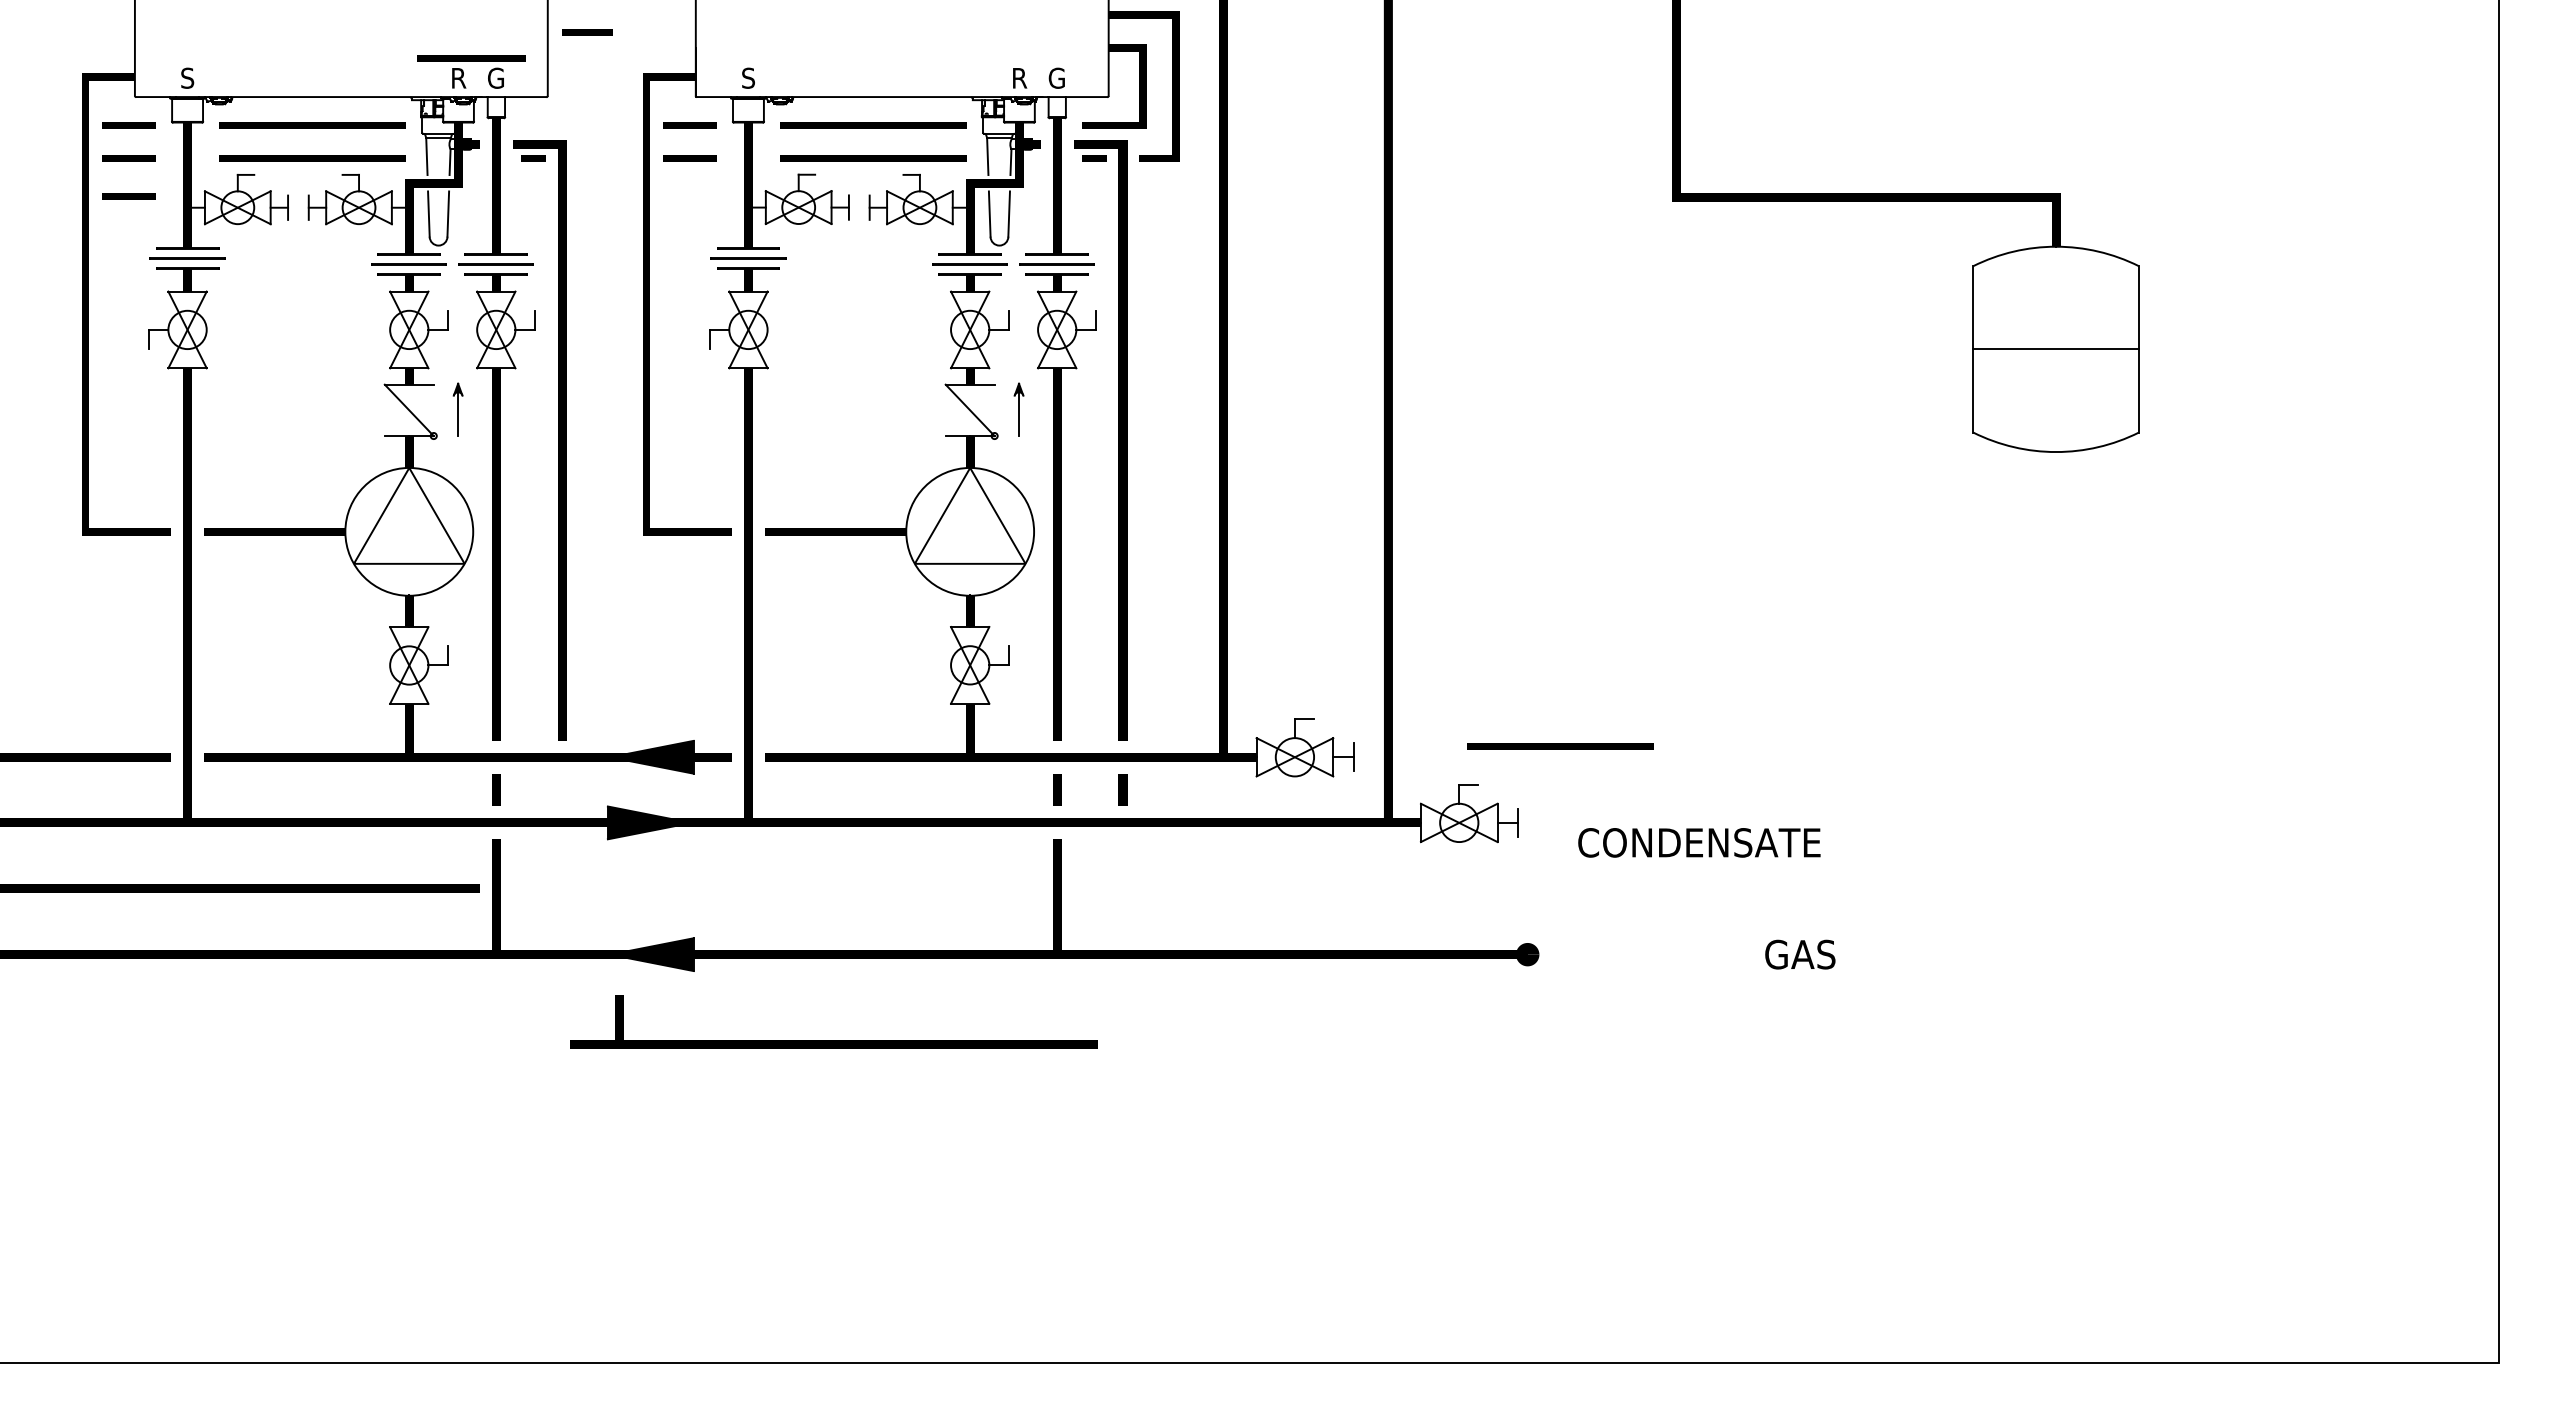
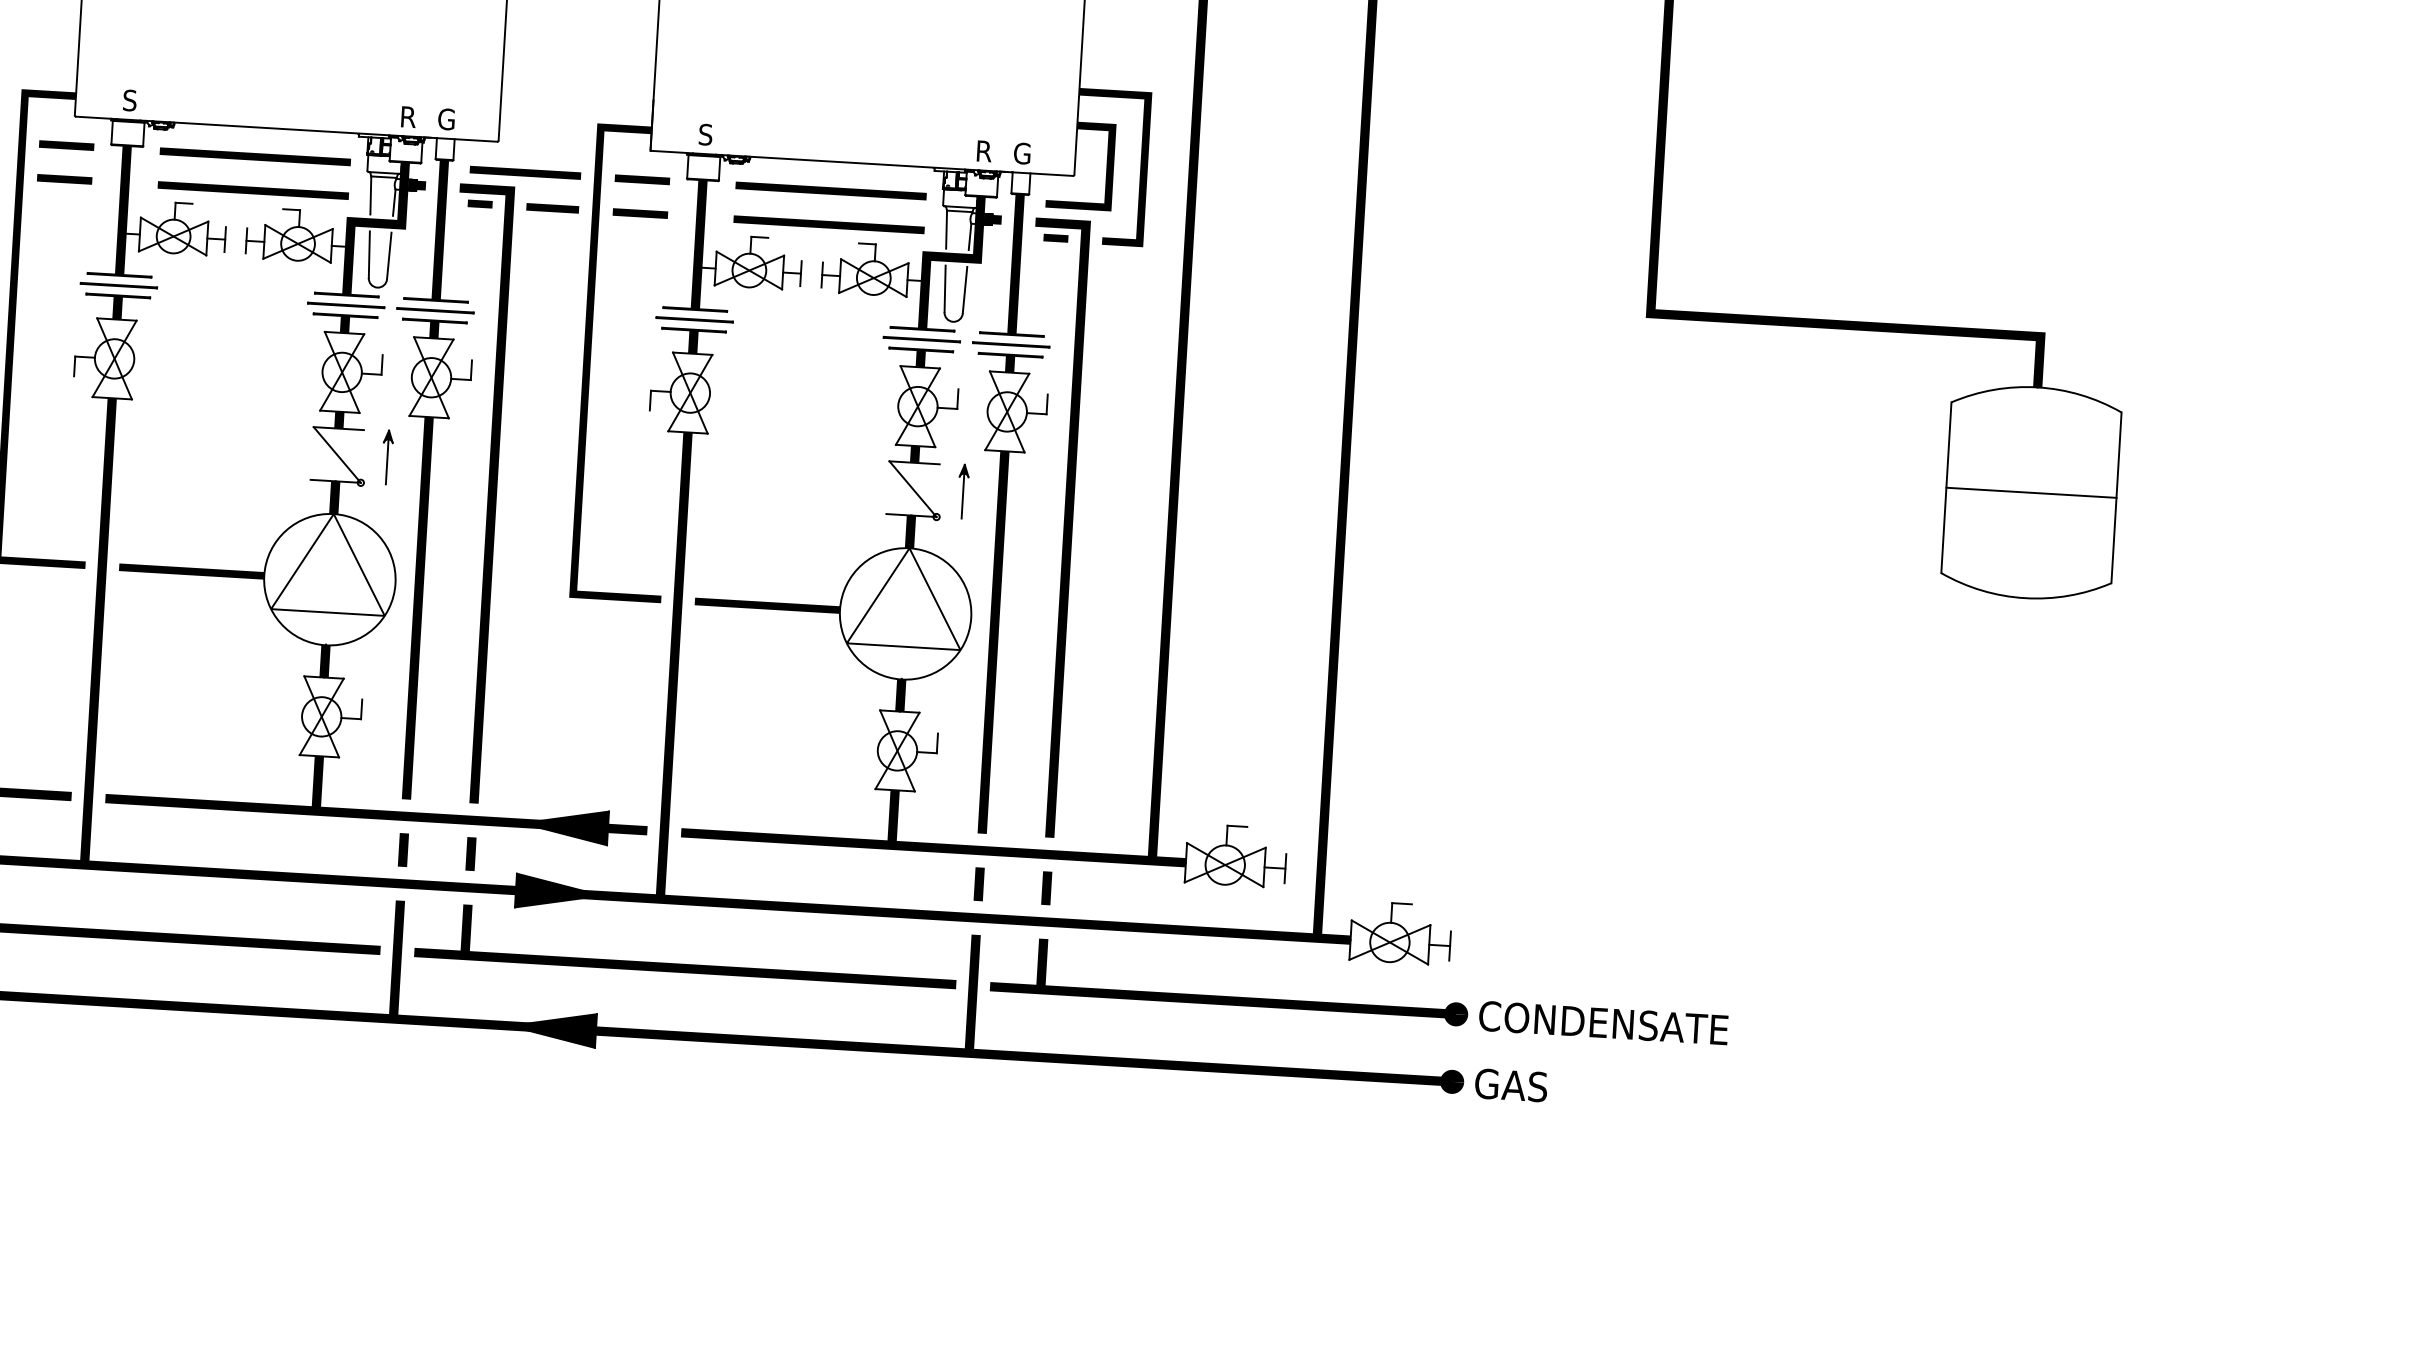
line: (587, 32) -> (553, 208), moved
line: (471, 58) -> (525, 172), moved
line: (128, 196) -> (62, 218), removed
line: (1560, 746) -> (1498, 870), removed
line: (562, 789) -> (471, 853), added
text: (1699, 842) -> (1603, 1022), moved
part: (1306, 884) -> (1229, 996), added
text: (1800, 954) -> (1511, 1085), moved
part: (833, 1040) -> (685, 964), moved

